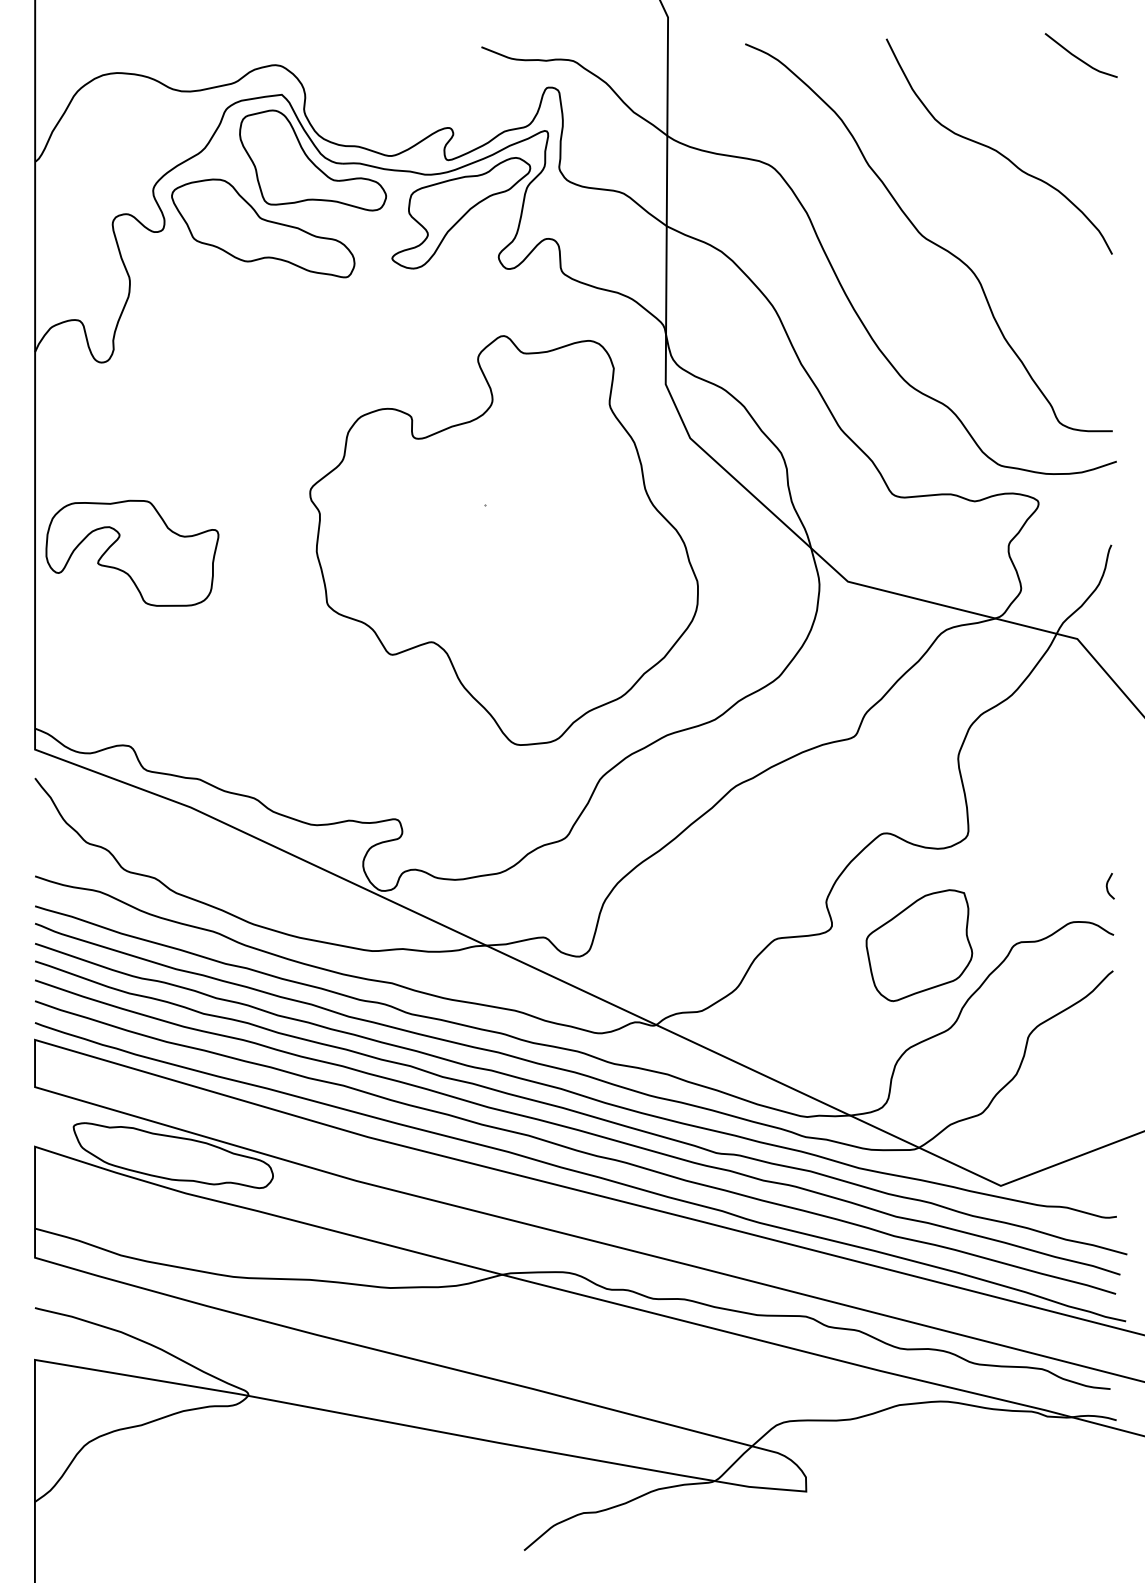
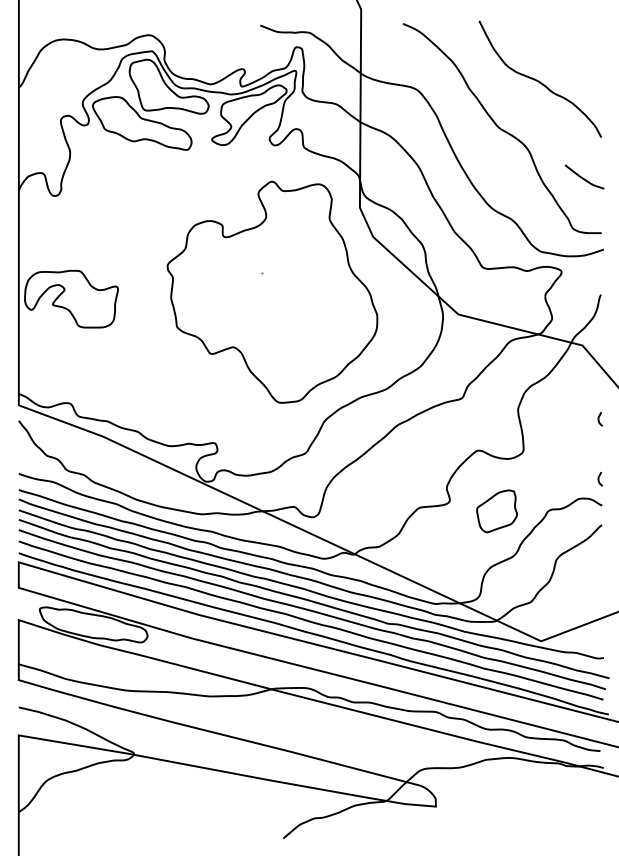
line: (1079, 56) -> (583, 177), moved
curve: (1108, 775) -> (599, 419), added
part: (918, 945) -> (496, 511), size x0.7

